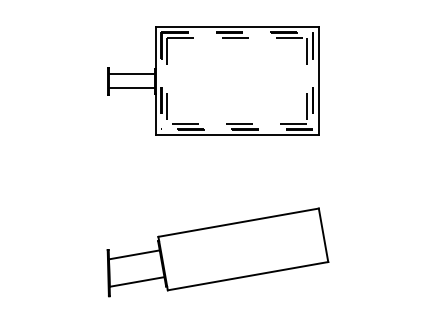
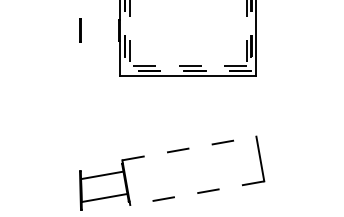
line: (131, 74) -> (99, 24), removed
line: (131, 87) -> (99, 35), removed
line: (239, 222) -> (190, 148), solid -> dashed
line: (247, 276) -> (196, 193), solid -> dashed

